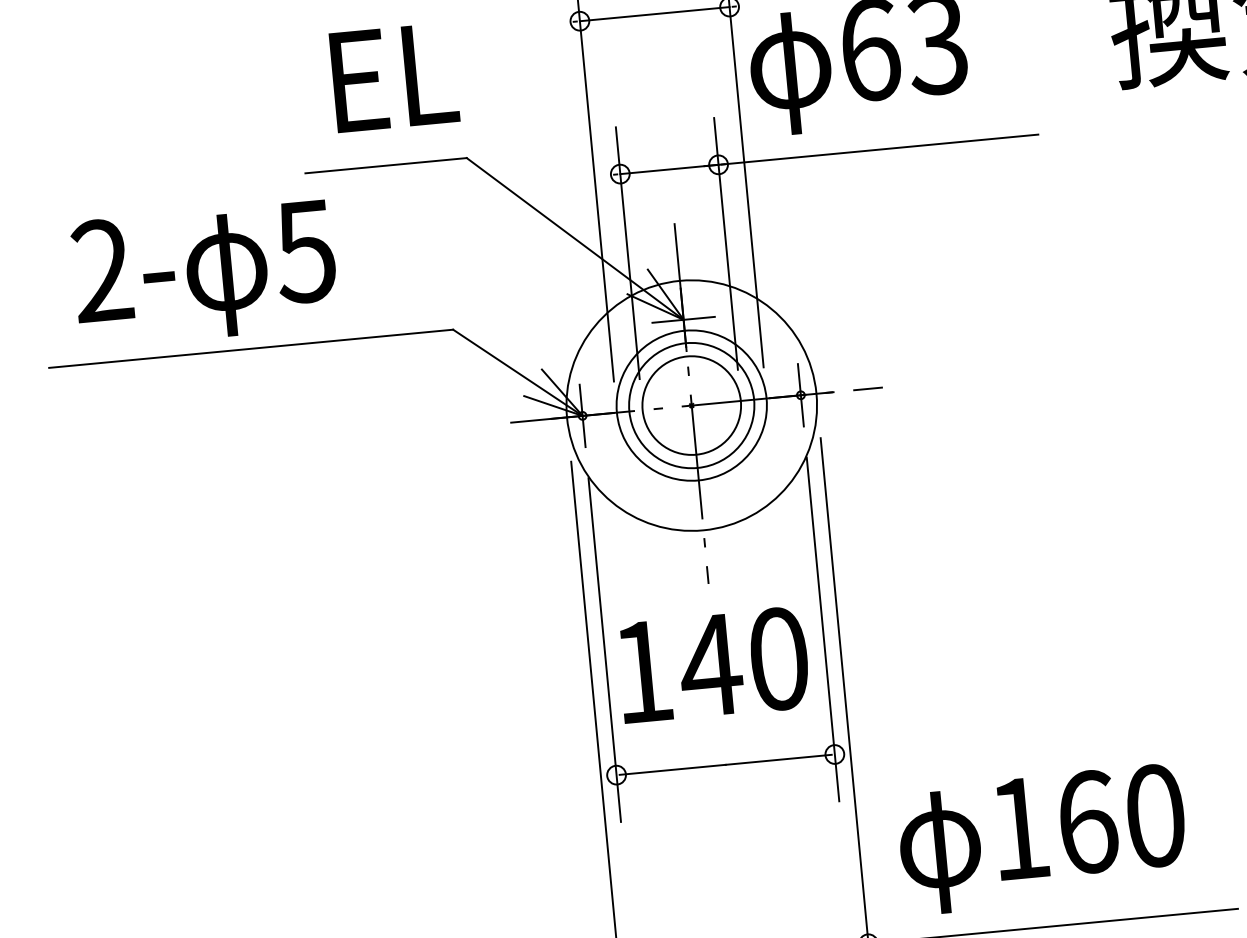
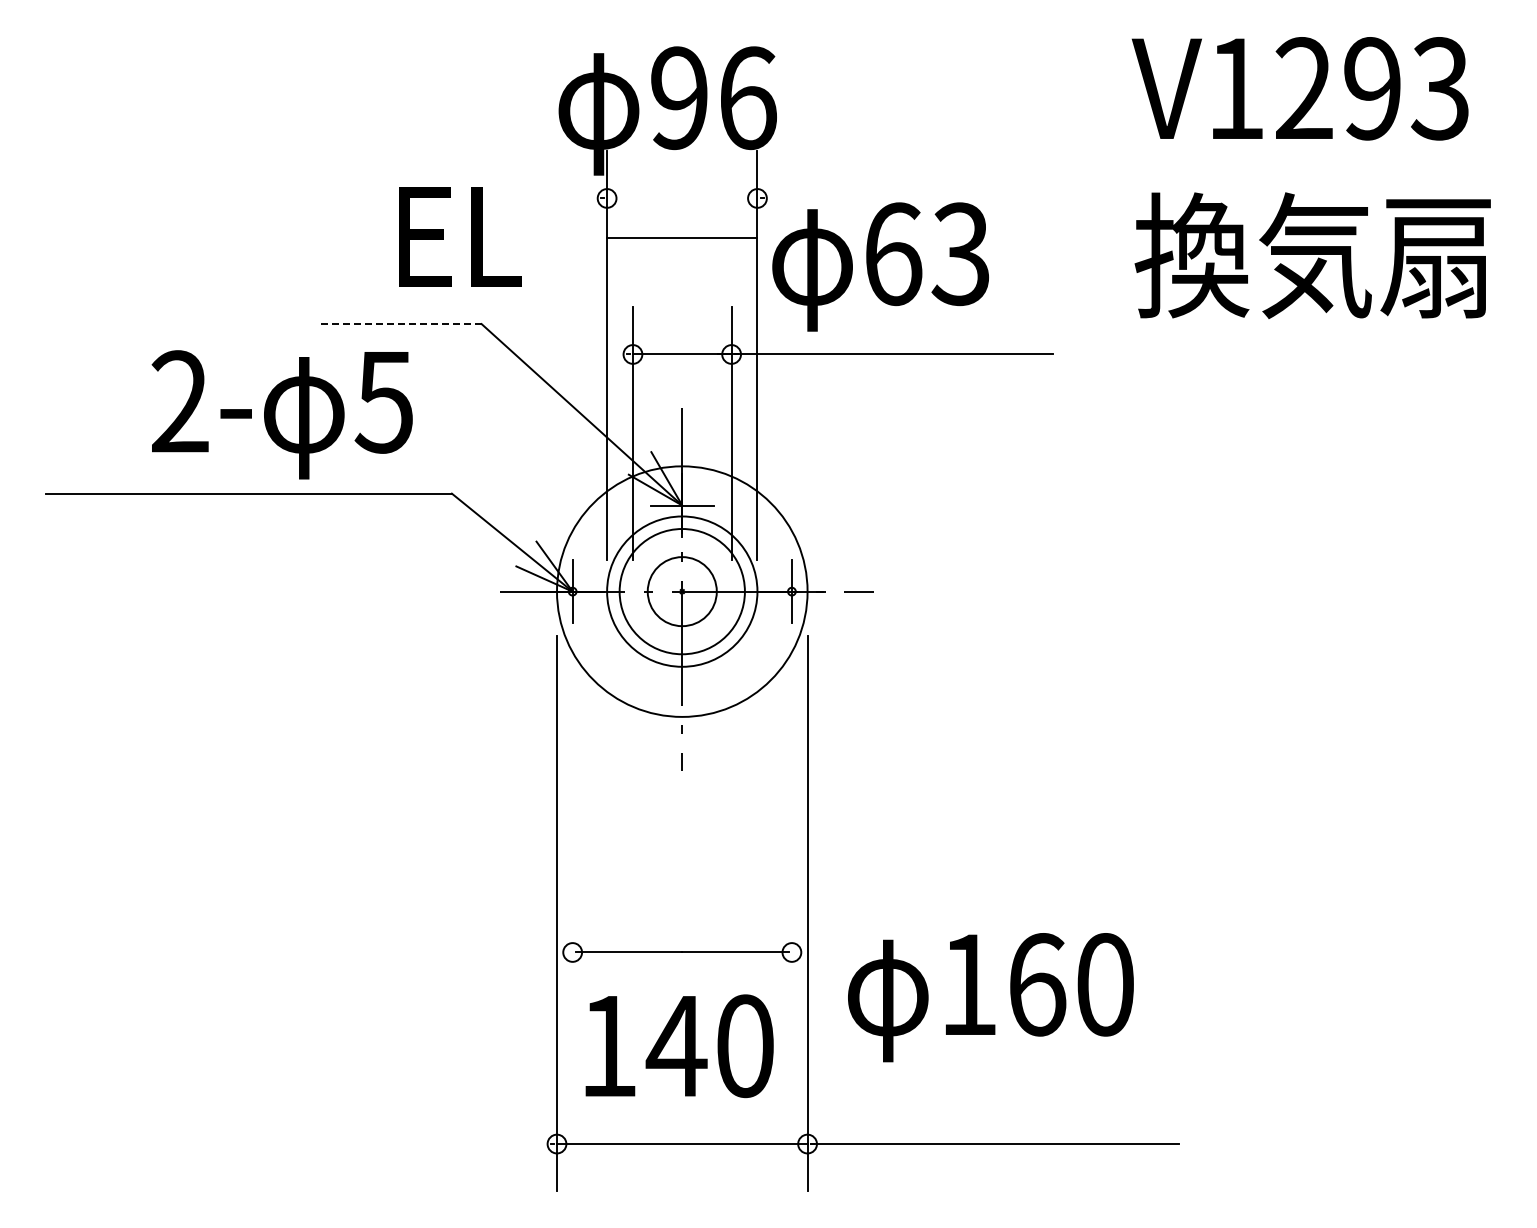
line: (654, 14) -> (682, 238), moved
text: (394, 76) -> (460, 236), moved
line: (386, 166) -> (400, 324), solid -> dashed
text: (204, 273) -> (281, 414), moved
circle: (690, 405) -> (681, 591), size x0.7
line: (822, 629) -> (791, 826), removed
line: (604, 649) -> (572, 826), removed
text: (713, 665) -> (679, 1046), moved
text: (1042, 839) -> (990, 997), moved

